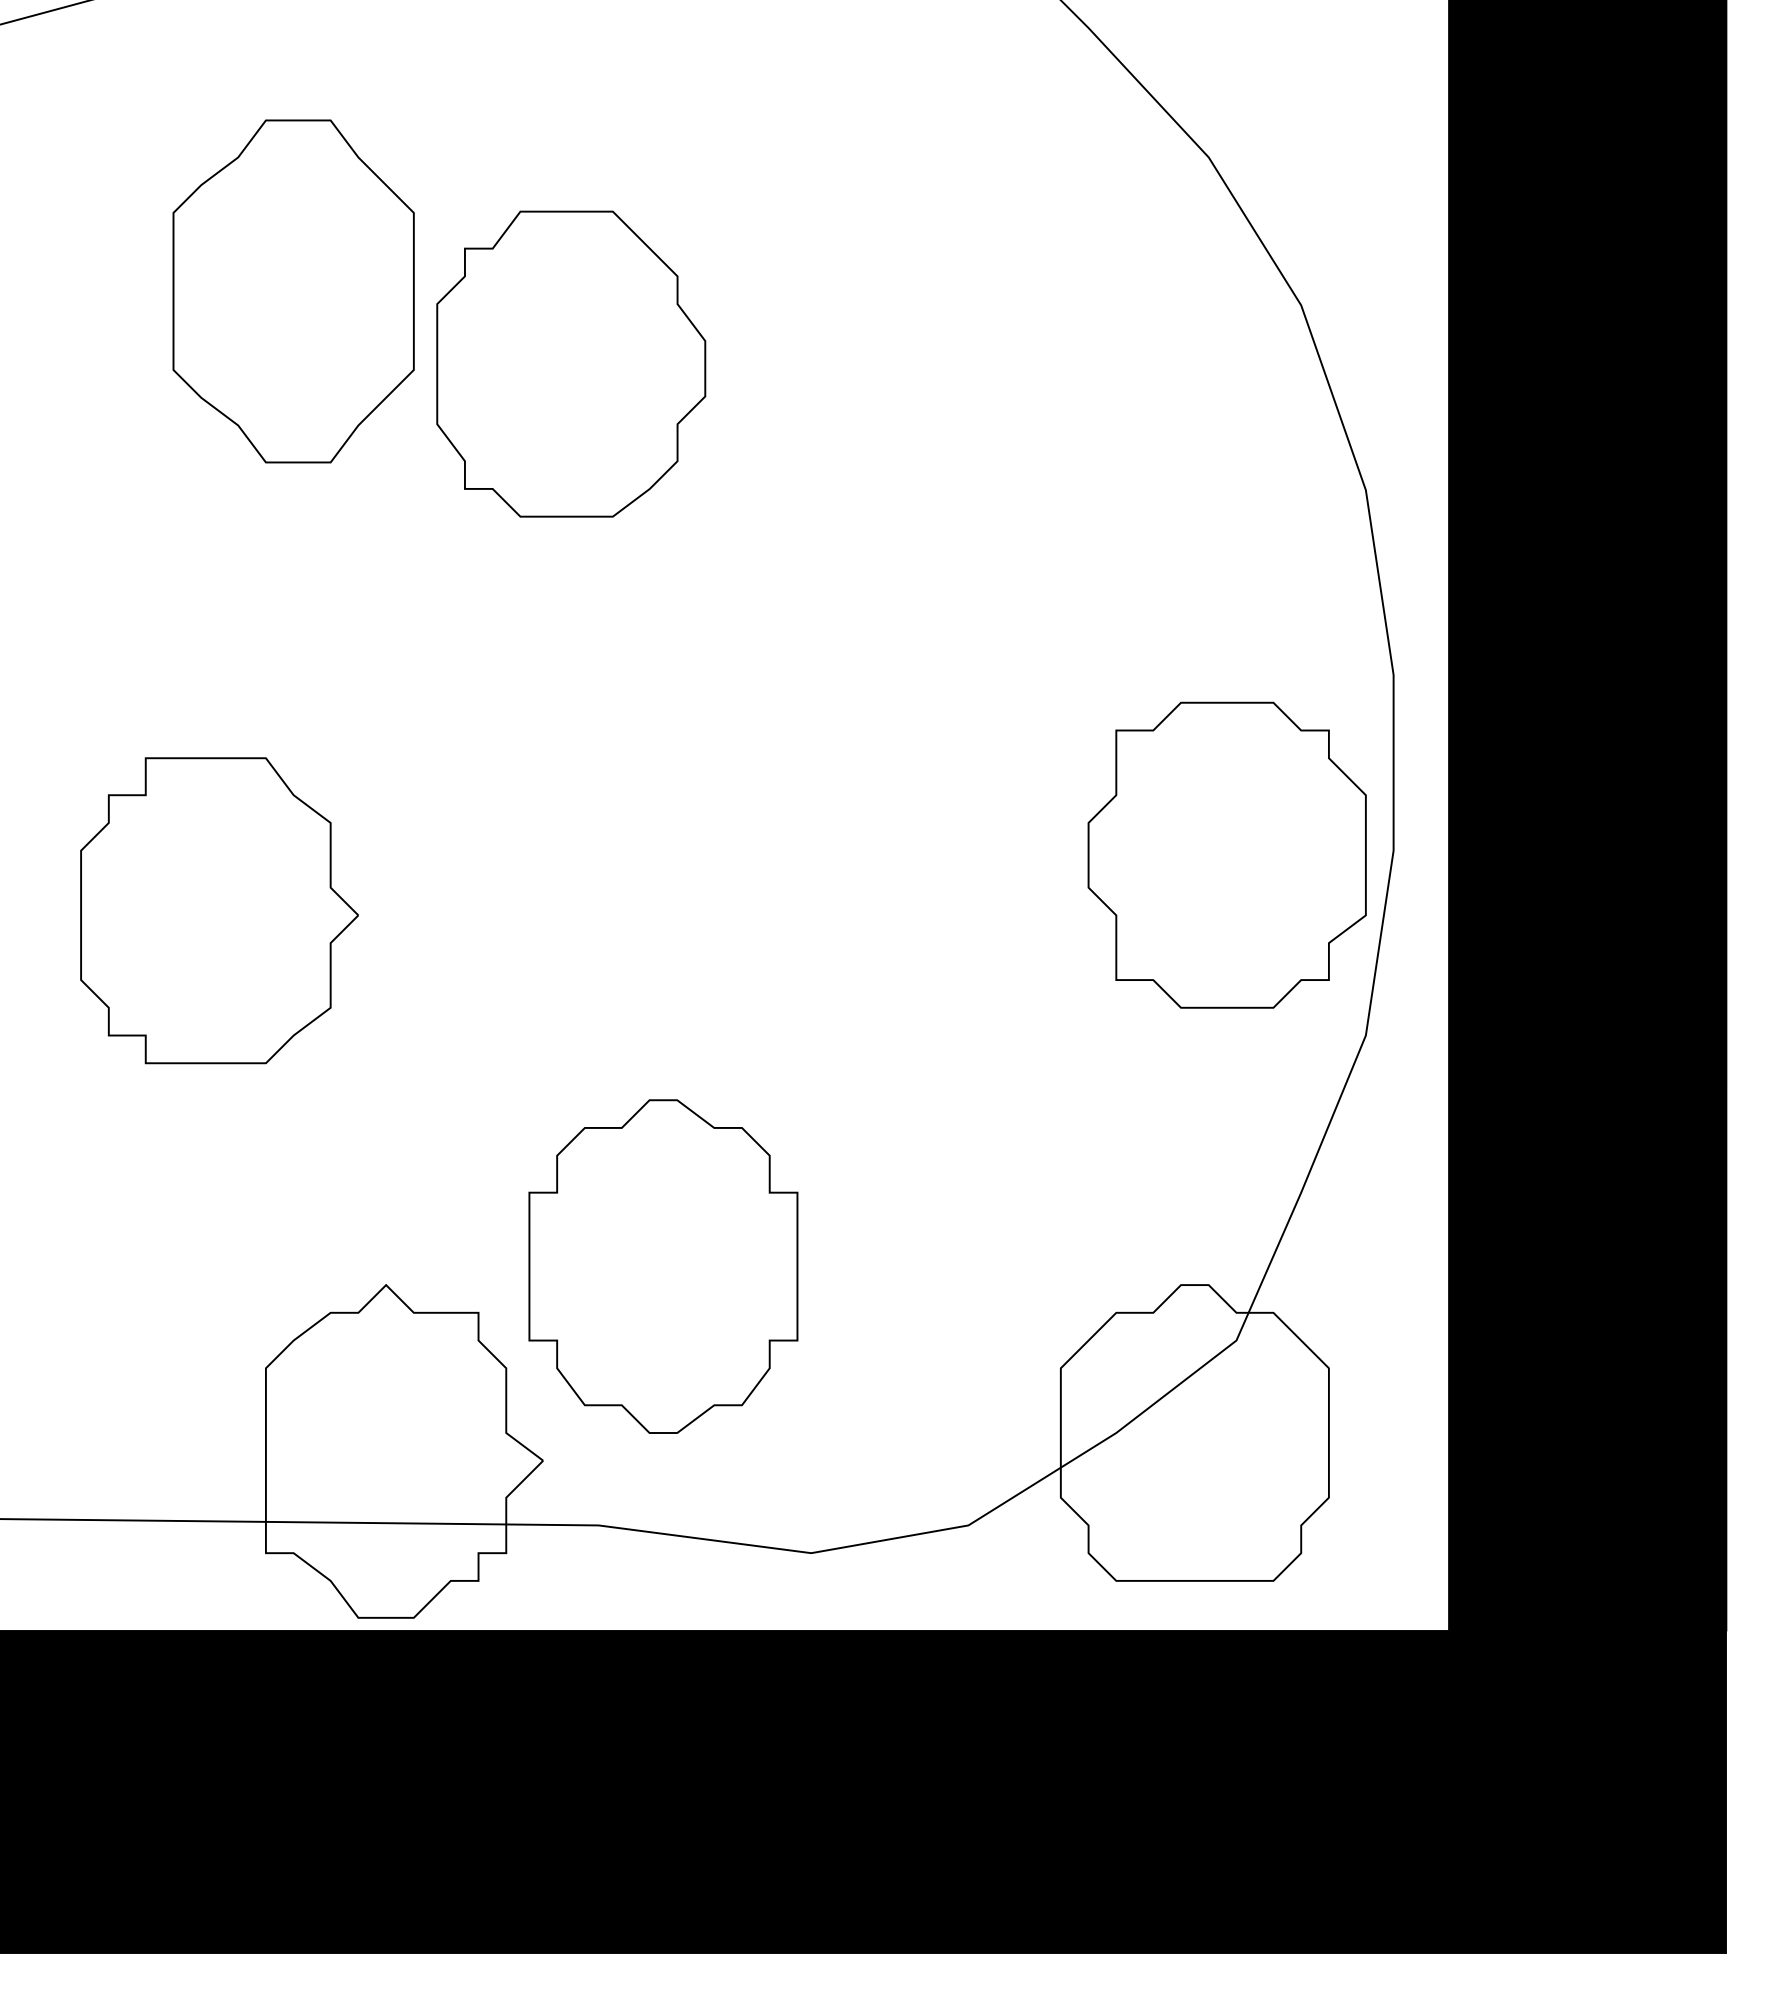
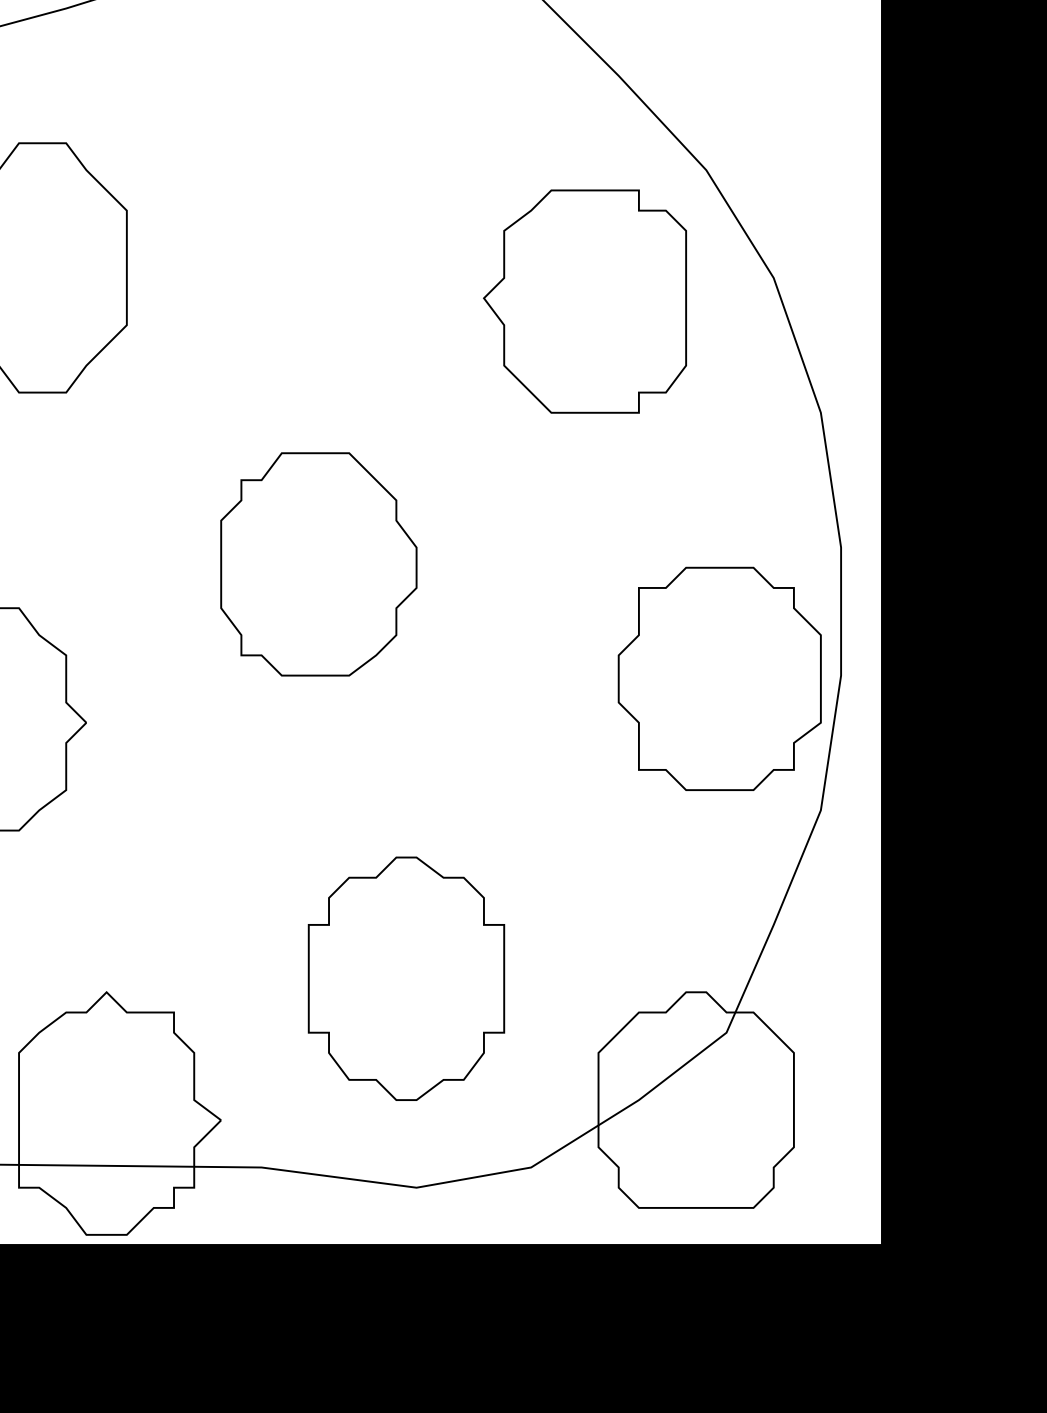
part: (1041, 337) -> (584, 301), added
part: (571, 363) -> (319, 563), moved
part: (663, 1266) -> (406, 978), moved

